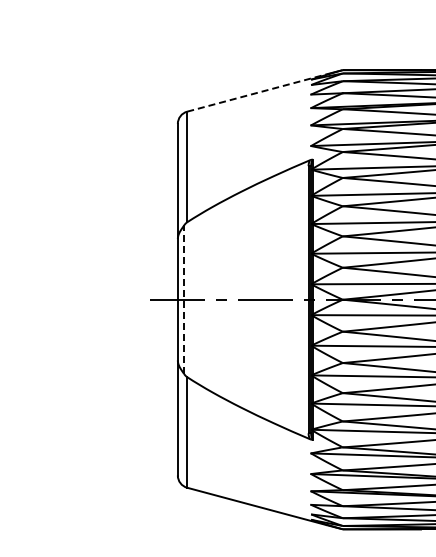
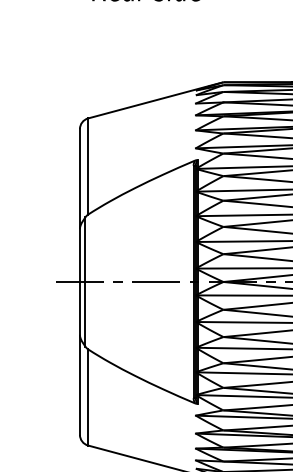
line: (256, 93) -> (148, 102), dashed -> solid
line: (184, 299) -> (85, 281), dashed -> solid

